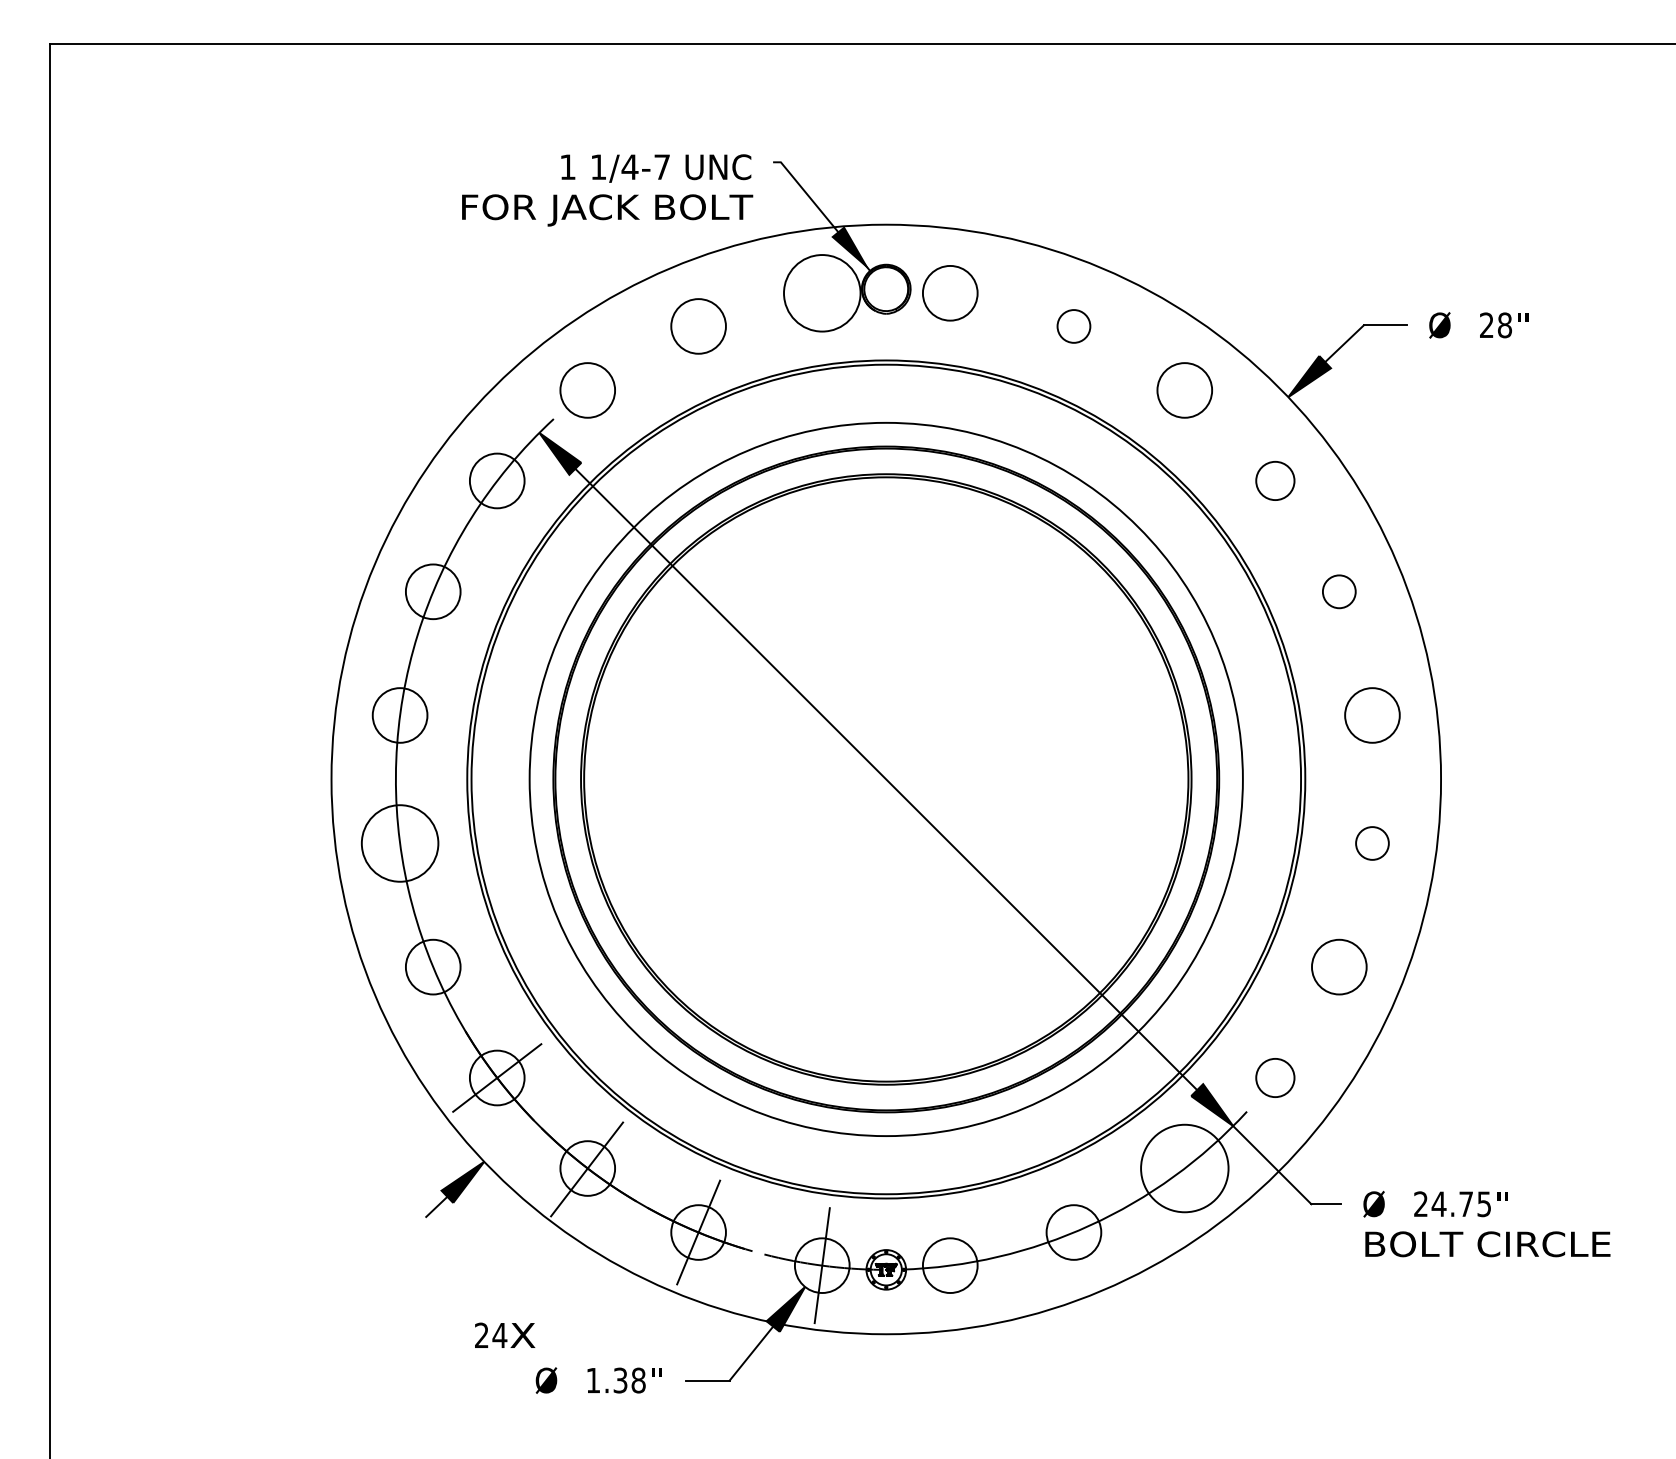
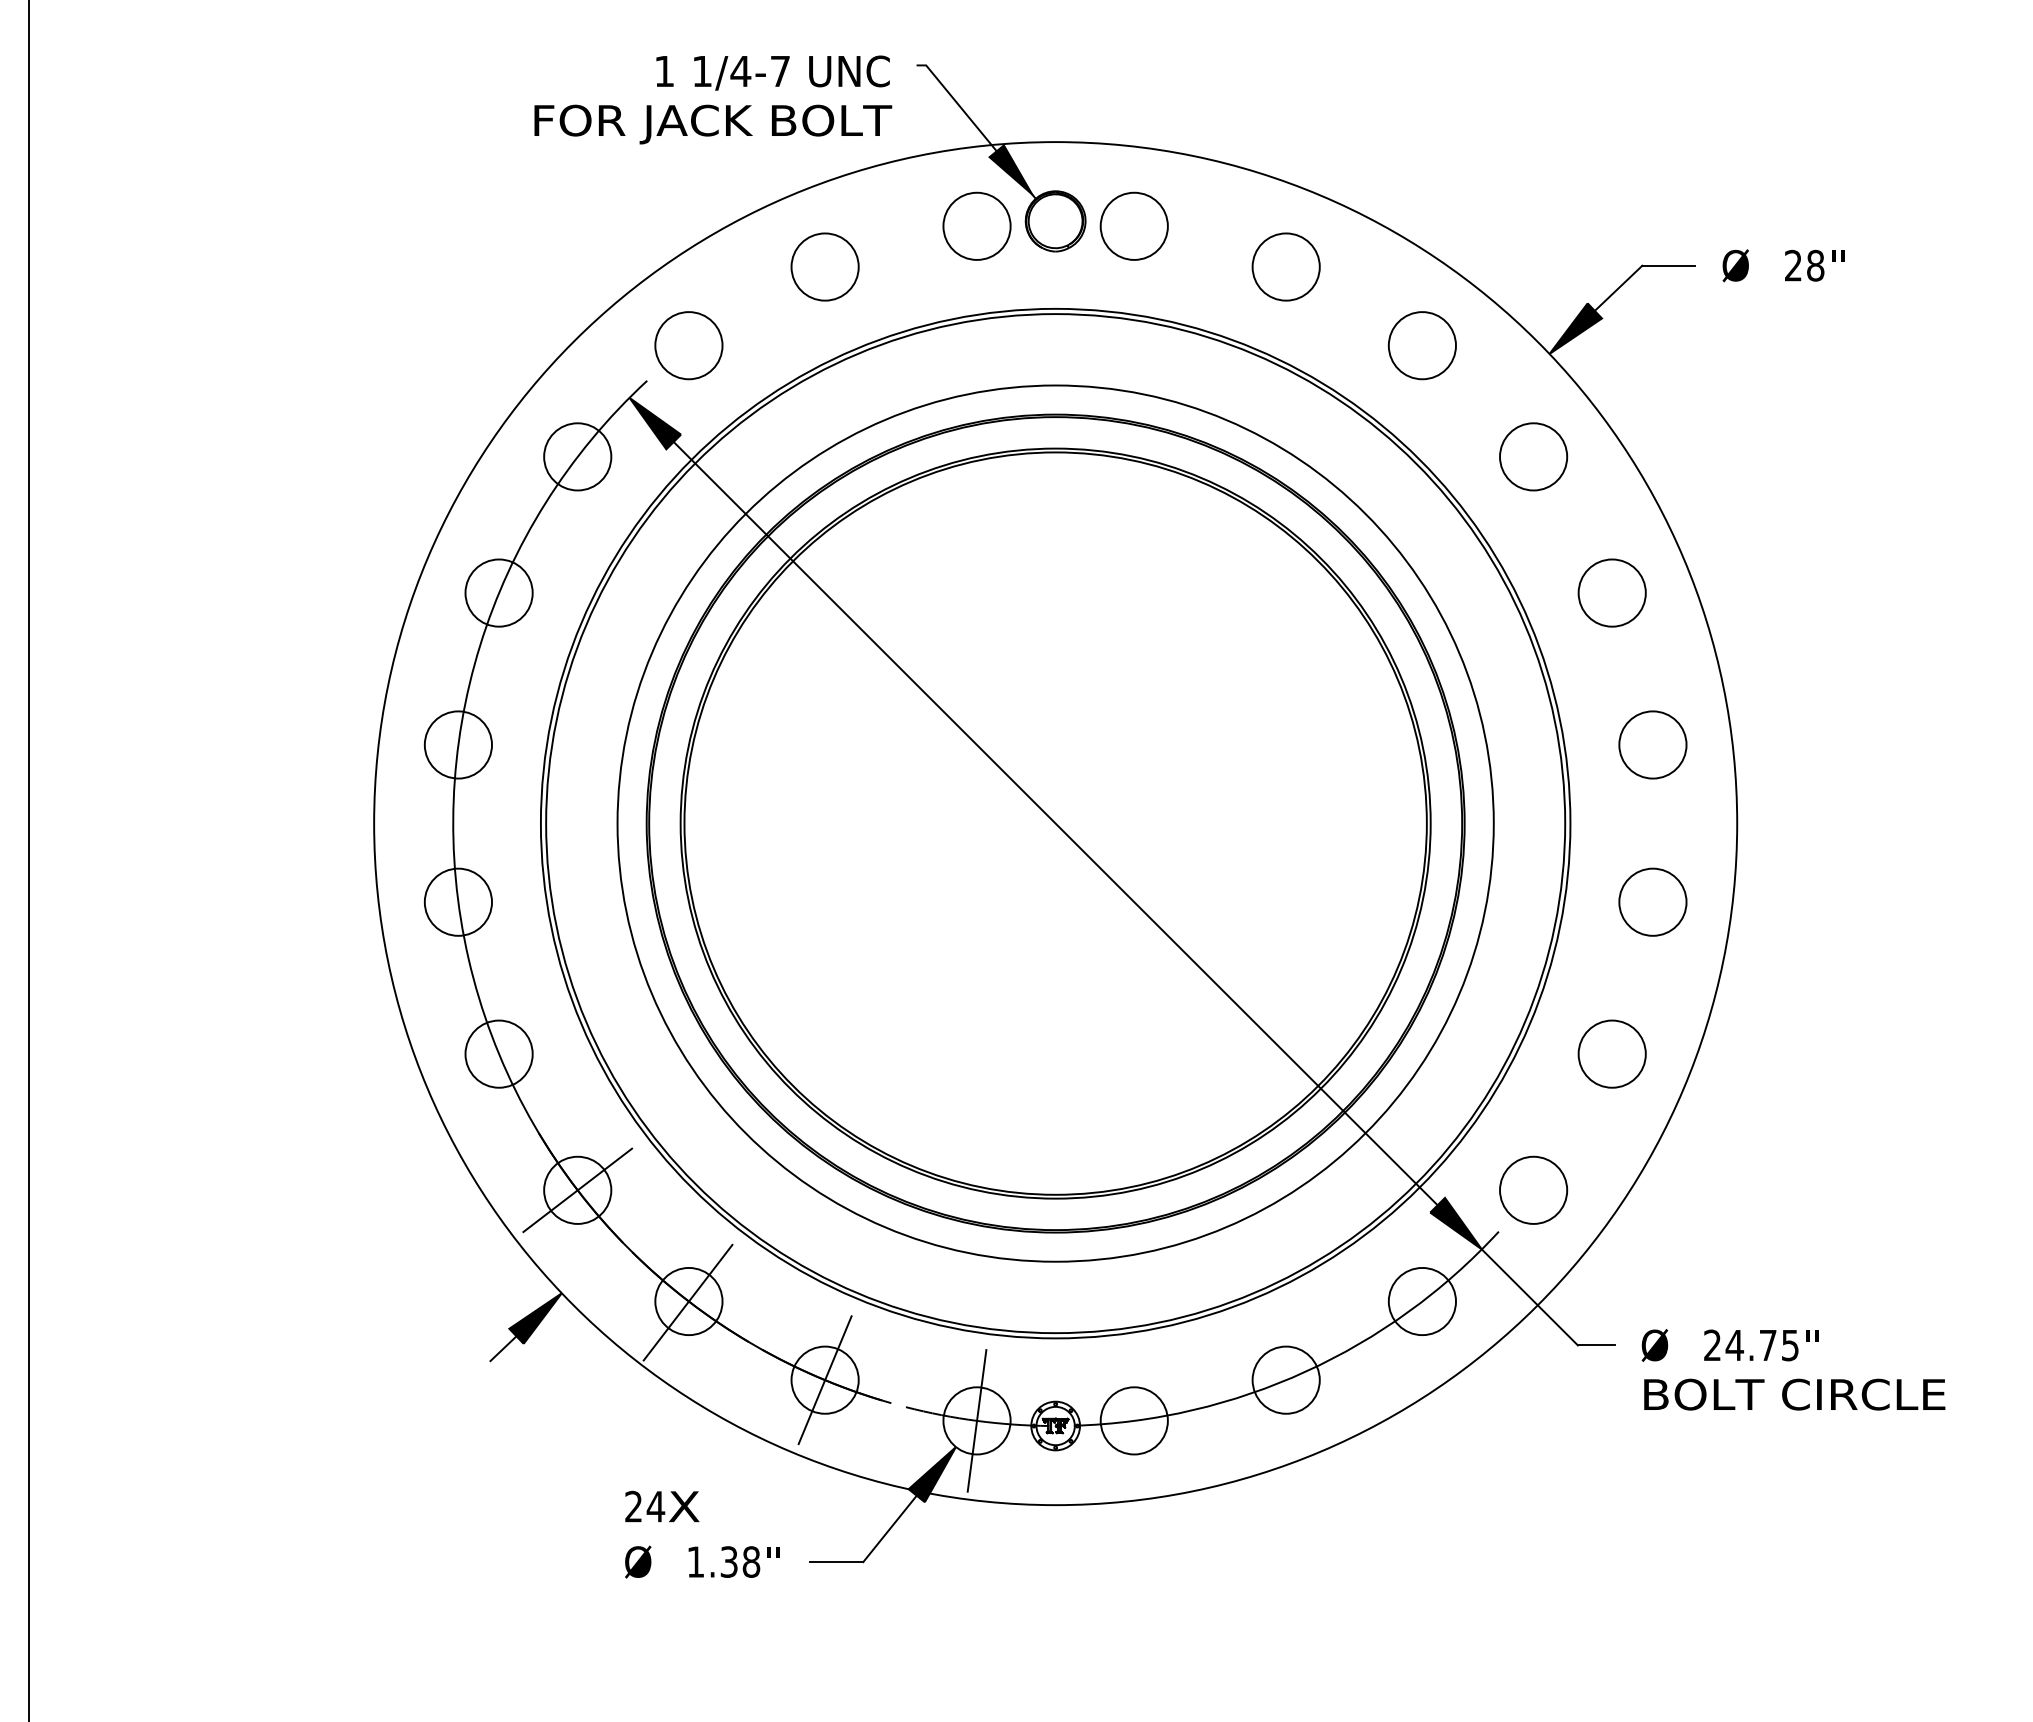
circle: (821, 292) -> (976, 225), size x0.71
circle: (1073, 326) -> (1285, 267), size x1.67
circle: (1275, 480) -> (1533, 456), size x1.43
circle: (1338, 591) -> (1611, 592), size x1.67
circle: (399, 843) -> (457, 902), size x0.71
circle: (1372, 843) -> (1652, 902), size x1.67
circle: (1275, 1077) -> (1533, 1189), size x1.43
circle: (1184, 1168) -> (1422, 1301), size x0.62
text: (505, 1334) -> (662, 1505), moved

